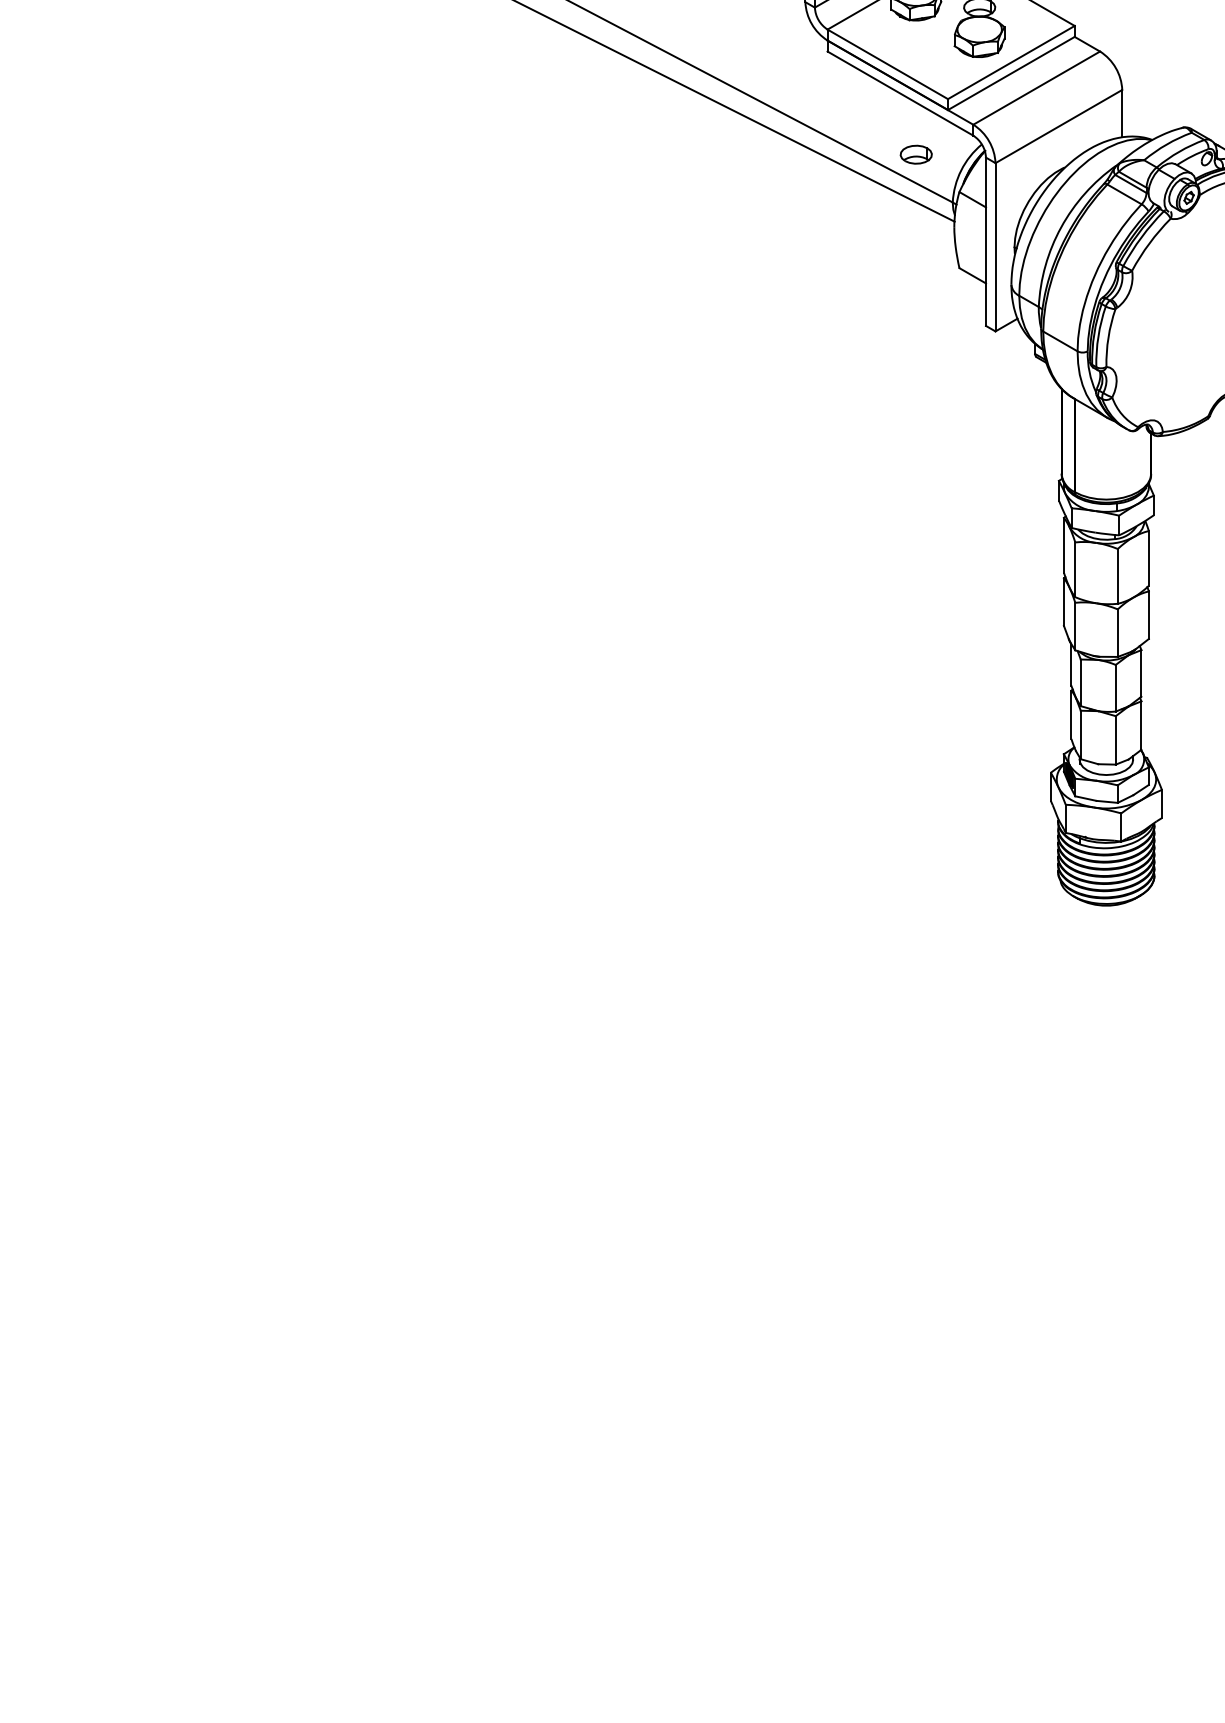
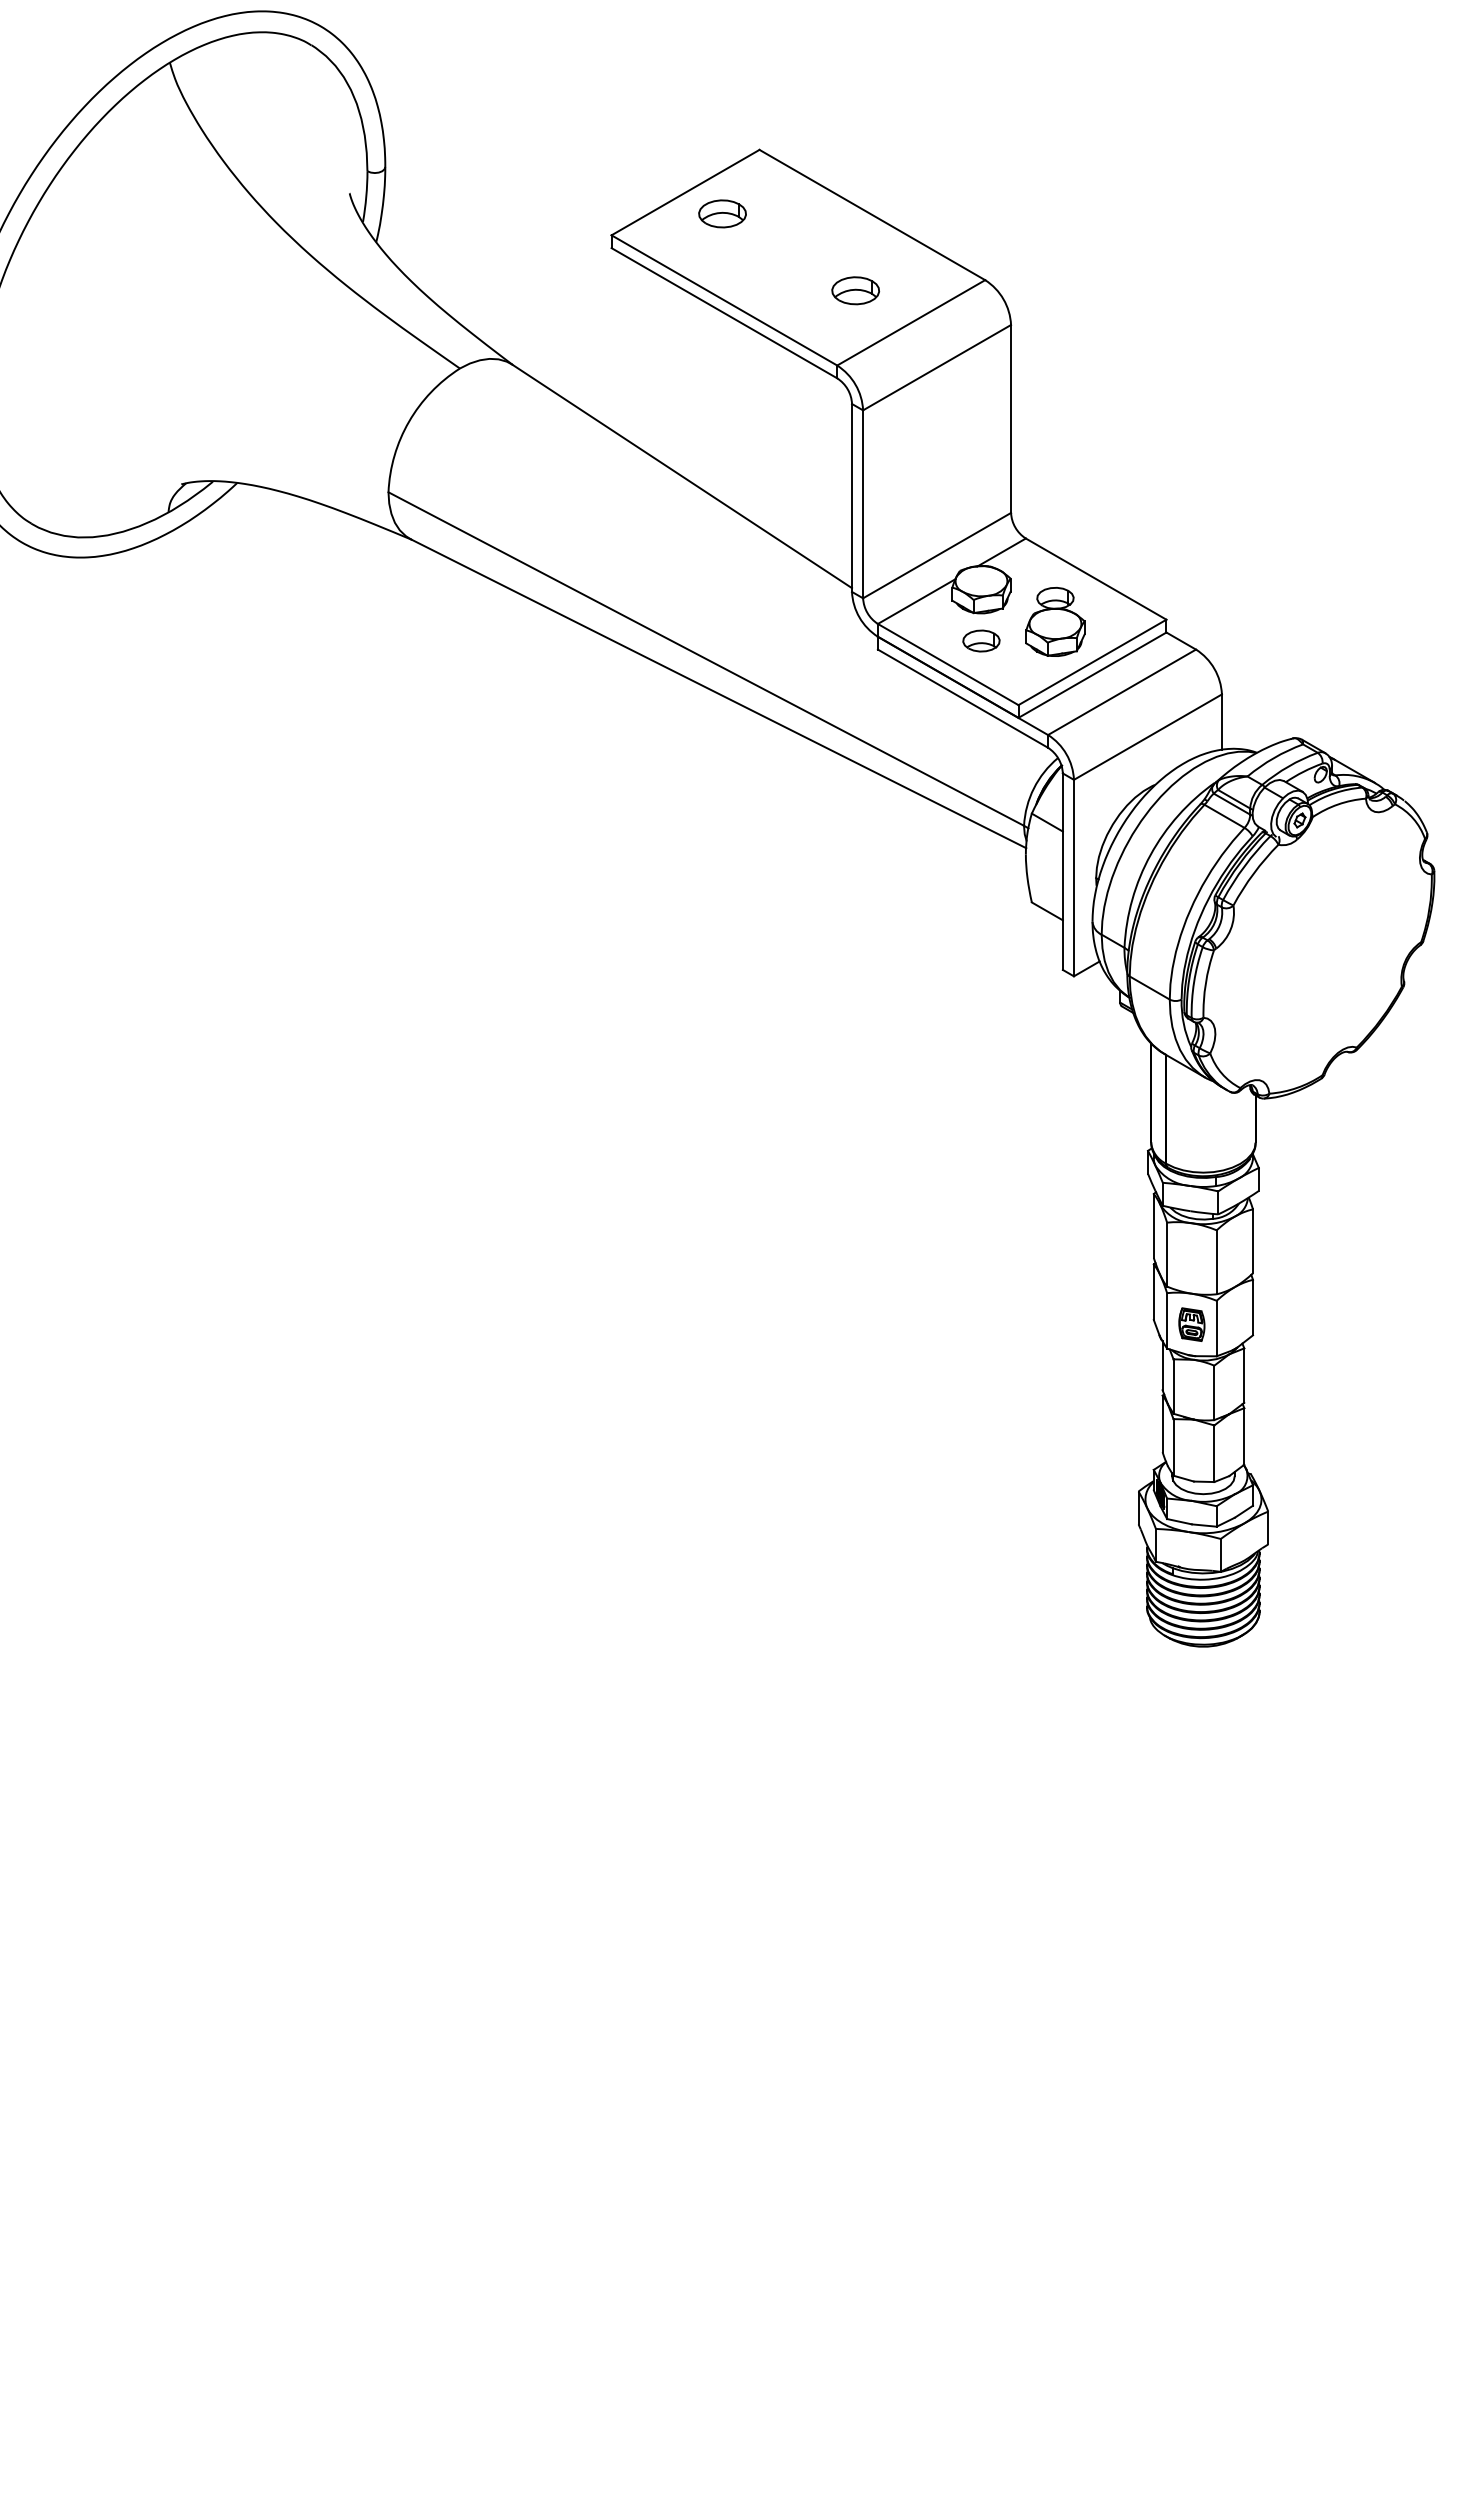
part: (916, 154) -> (981, 640), moved
part: (1096, 629) -> (1191, 1324), added

